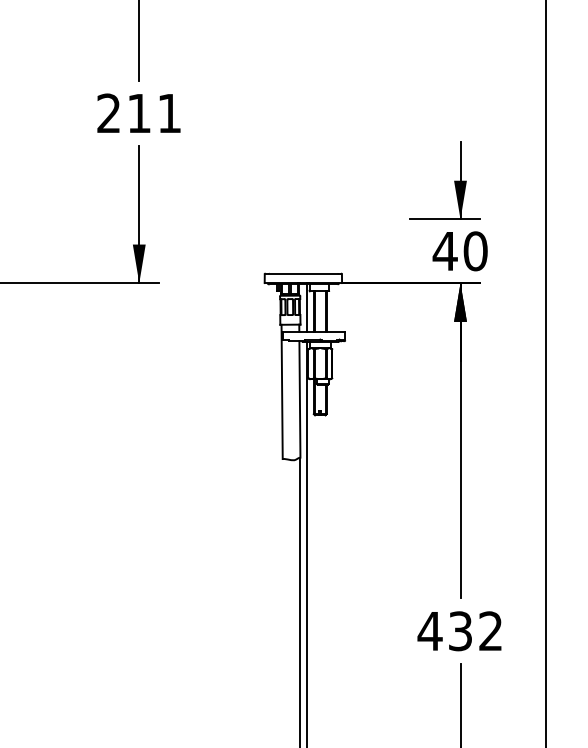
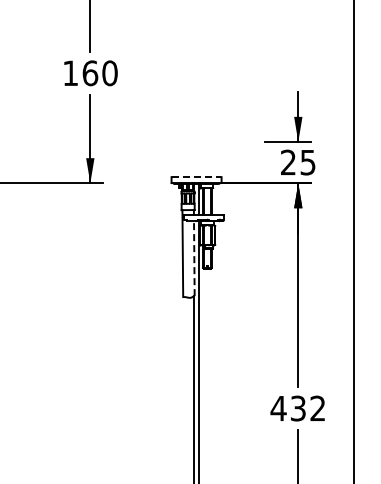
text: (139, 113) -> (90, 73), 211 -> 160
text: (459, 251) -> (297, 162), 40 -> 25
line: (304, 272) -> (197, 176), solid -> dashed
line: (300, 399) -> (194, 258), solid -> dashed

